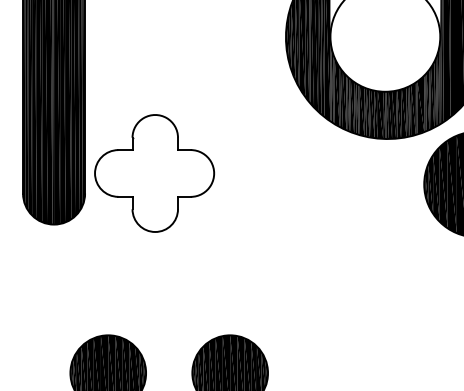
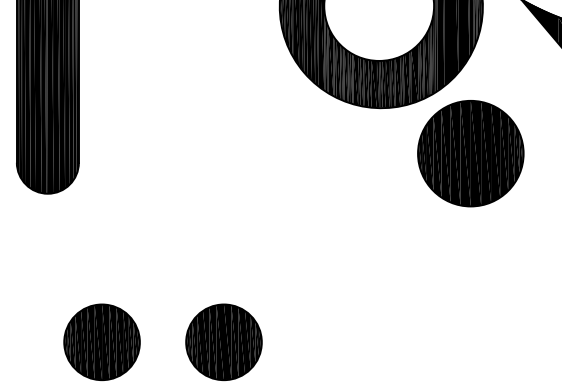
part: (154, 173) -> (148, 142), removed

